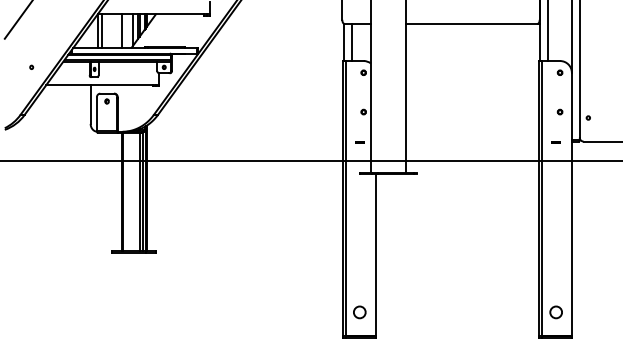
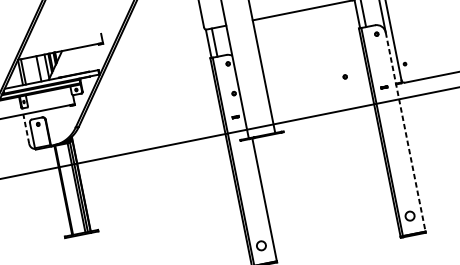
line: (90, 103) -> (26, 128), solid -> dashed
part: (559, 111) -> (344, 76), moved
line: (571, 204) -> (405, 132), solid -> dashed

